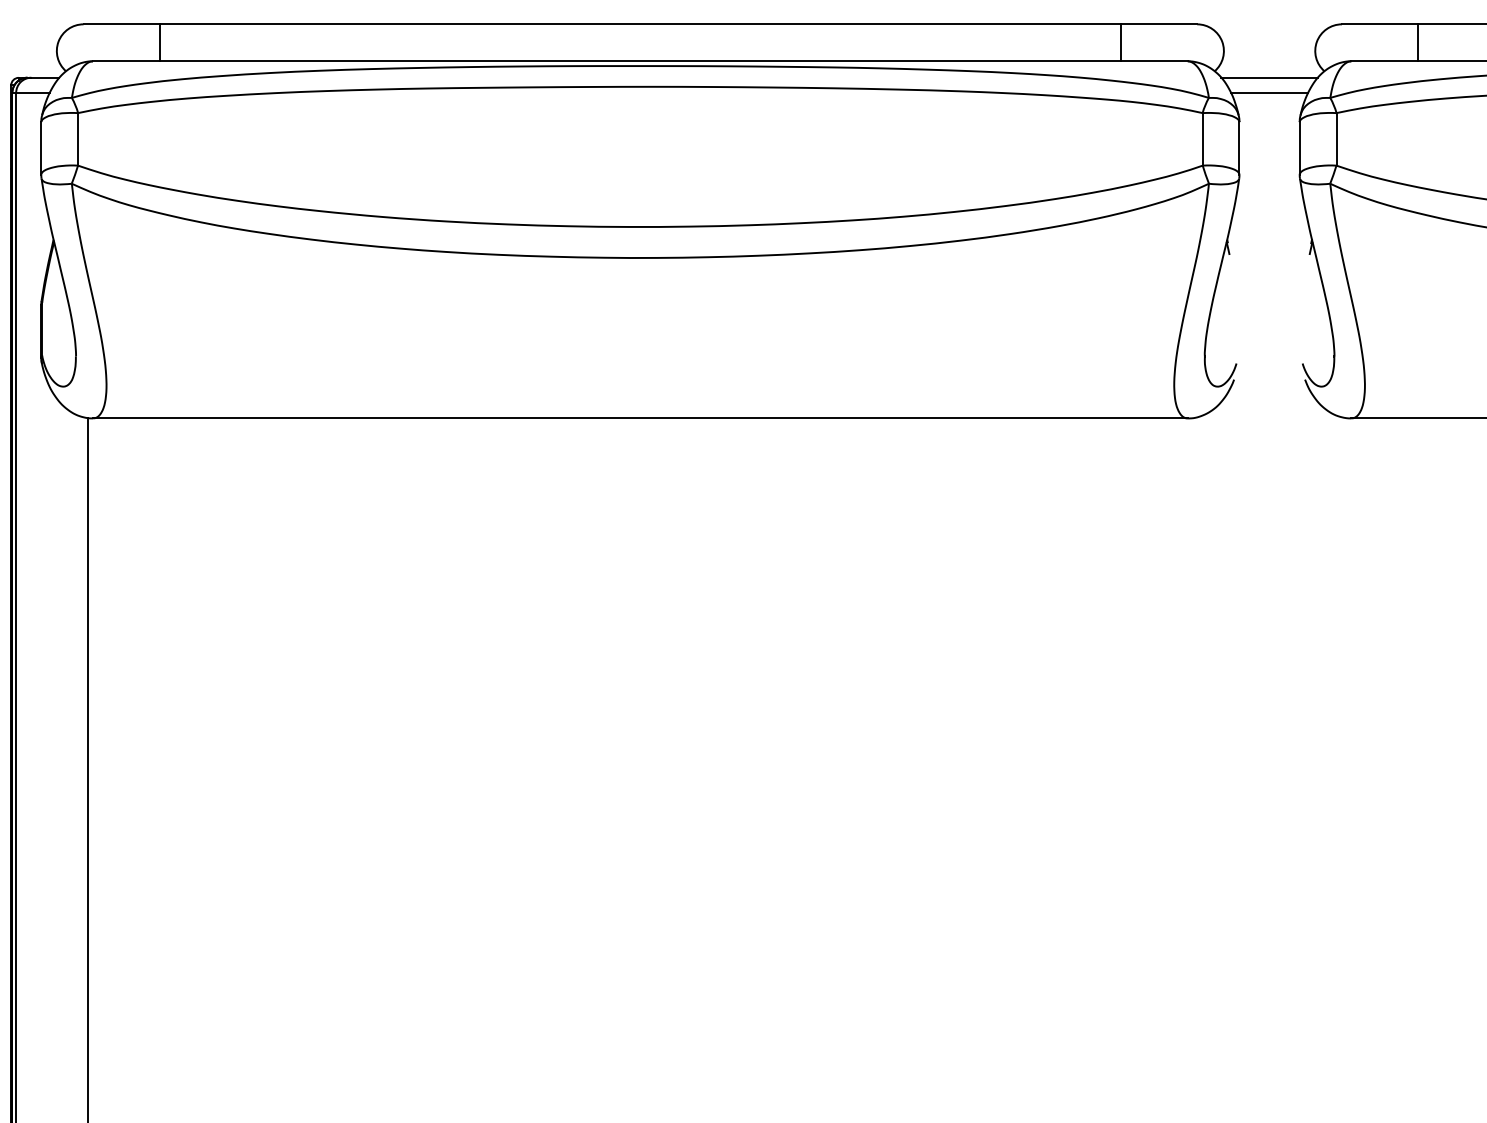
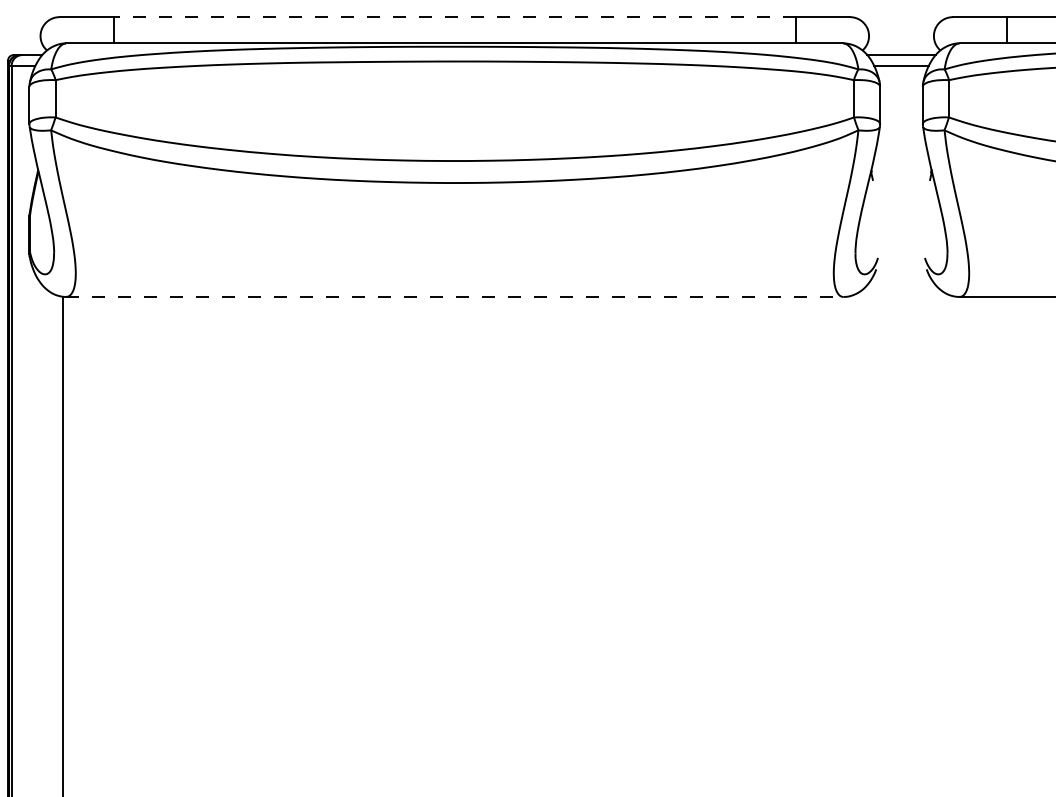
line: (639, 24) -> (454, 17), solid -> dashed
line: (639, 417) -> (454, 296), solid -> dashed

